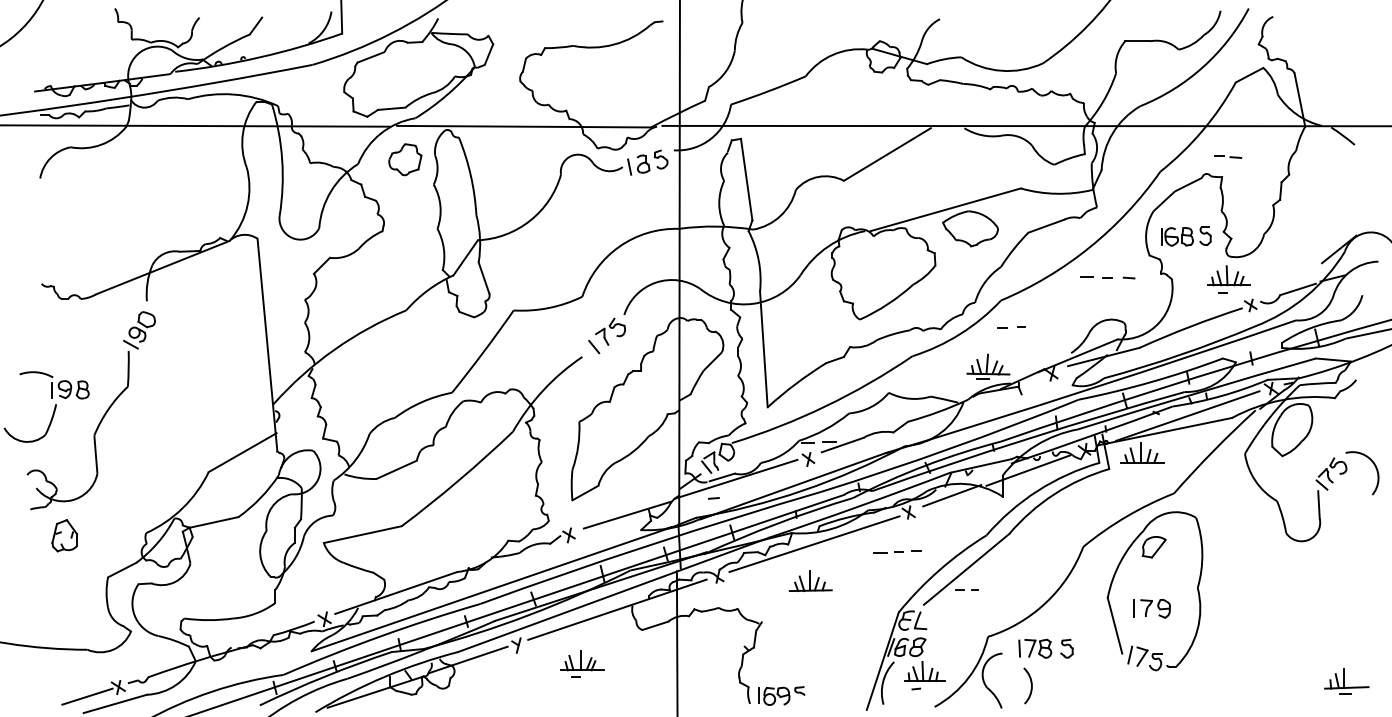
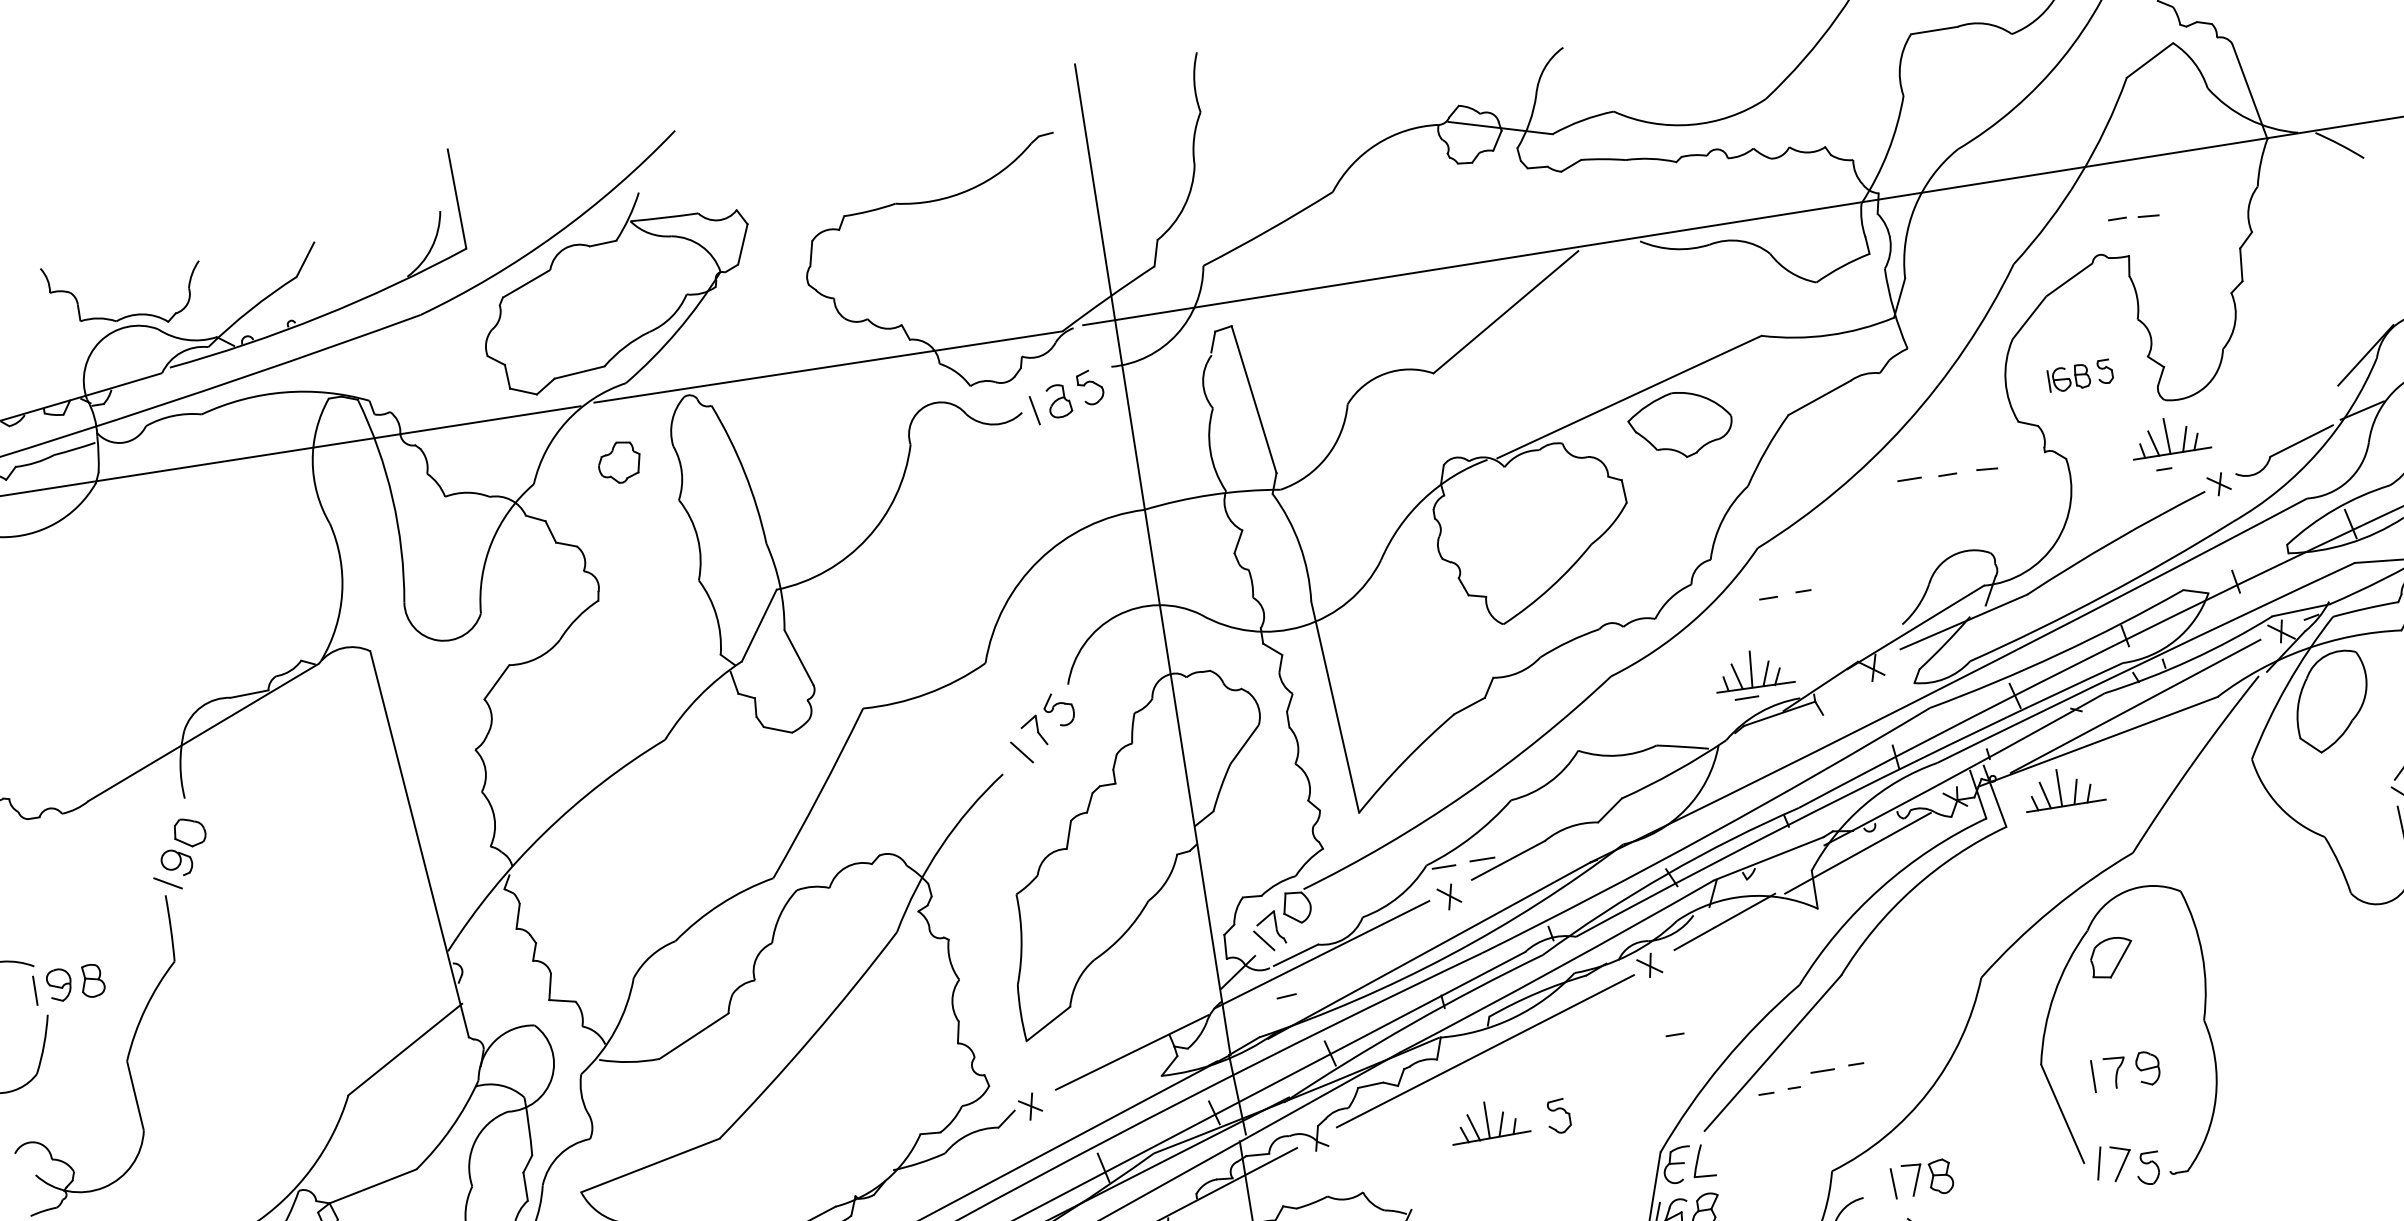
part: (405, 159) -> (619, 462), size x0.7
part: (1186, 236) -> (2080, 375), size x0.7
line: (887, 552) -> (1835, 1068), moved
part: (1066, 648) -> (1557, 1115), moved

